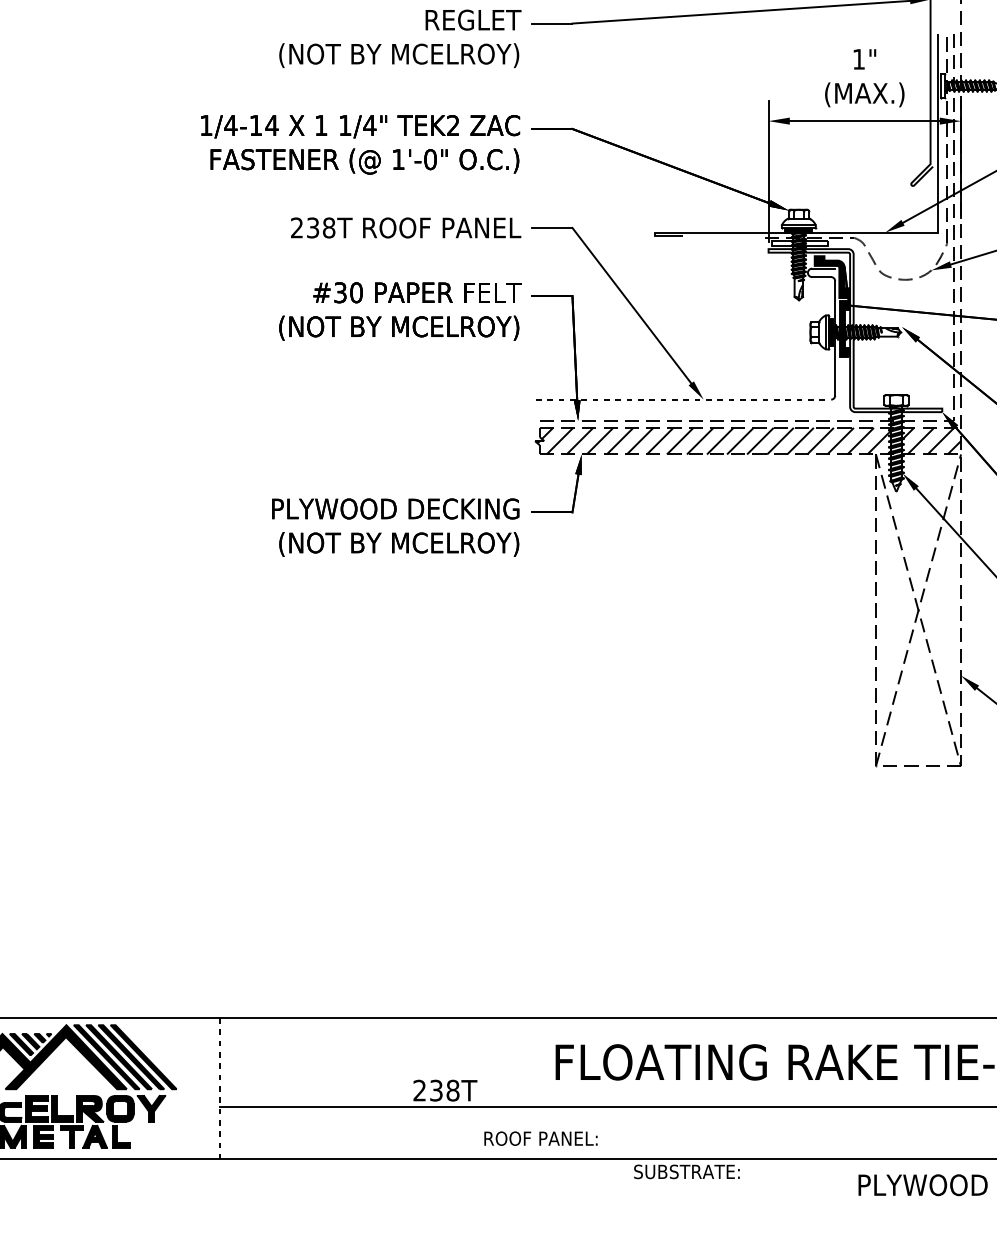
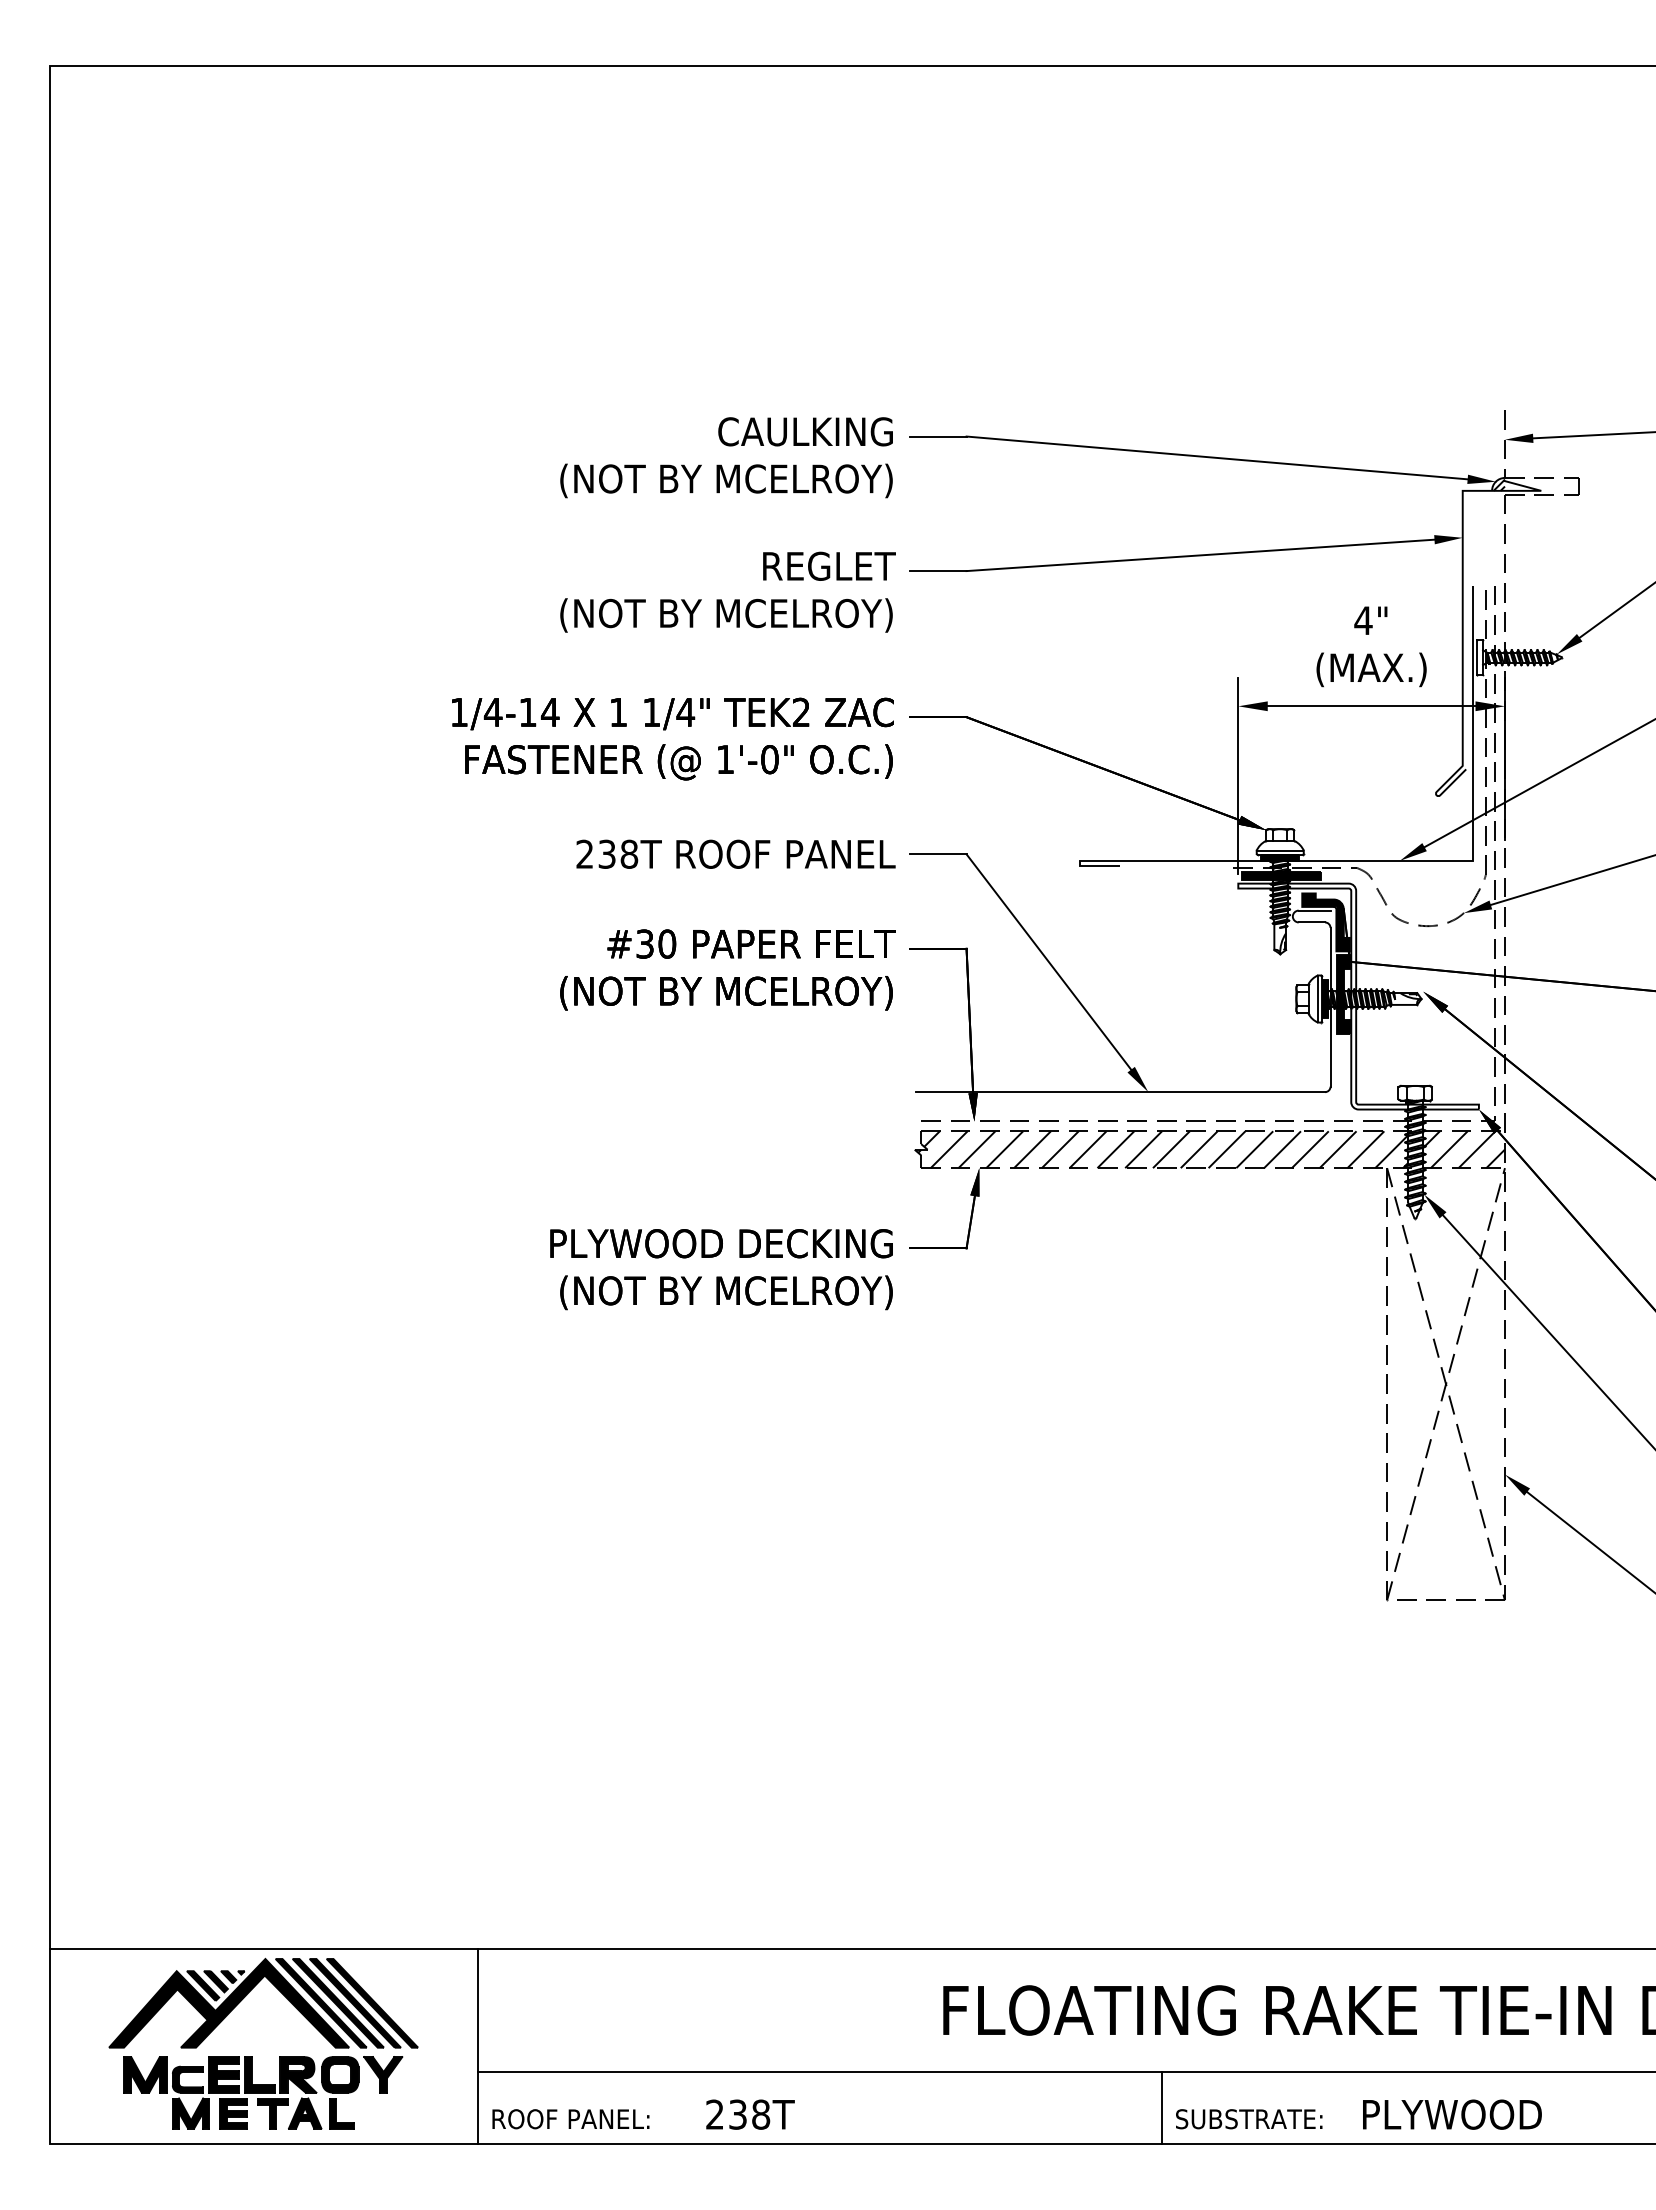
text: (858, 59) -> (1363, 620), 1" -> 4"
fill: (799, 243) -> (1281, 875), added
line: (683, 399) -> (1120, 1092), dashed -> solid
line: (219, 1088) -> (477, 2046), dashed -> solid
text: (445, 1090) -> (750, 2114), moved
line: (713, 1132) -> (1161, 2107), added
text: (540, 1138) -> (570, 2119), moved
text: (687, 1172) -> (1249, 2119), moved
text: (923, 1185) -> (1452, 2114), moved

